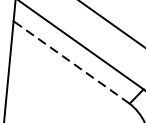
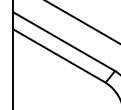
line: (71, 61) -> (59, 55), dashed -> solid

